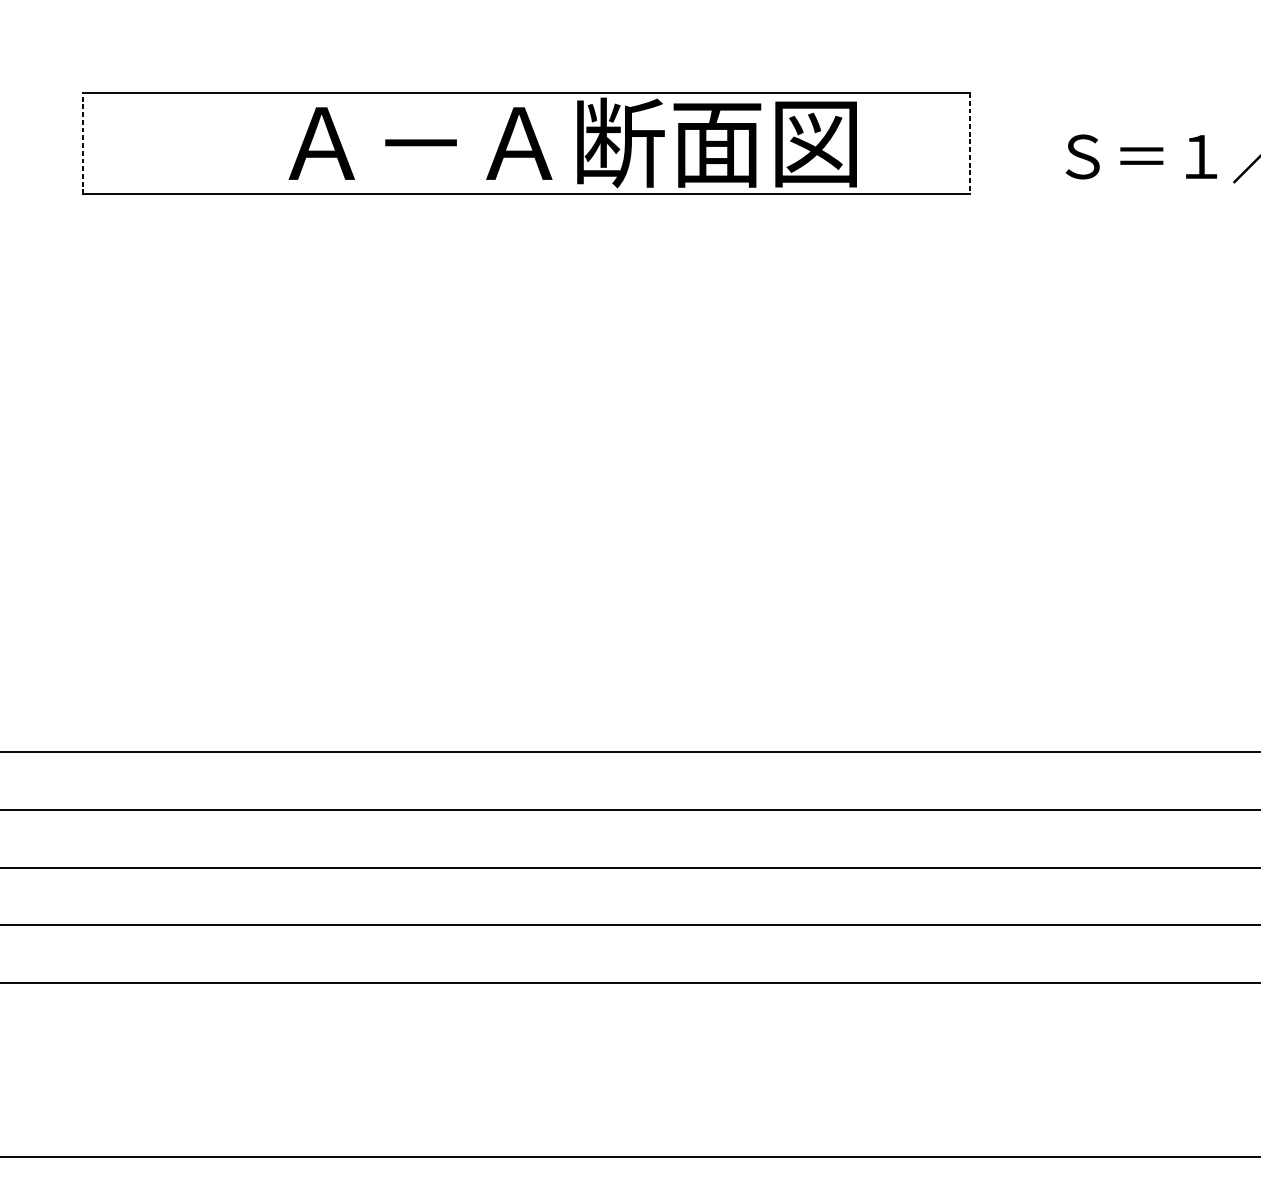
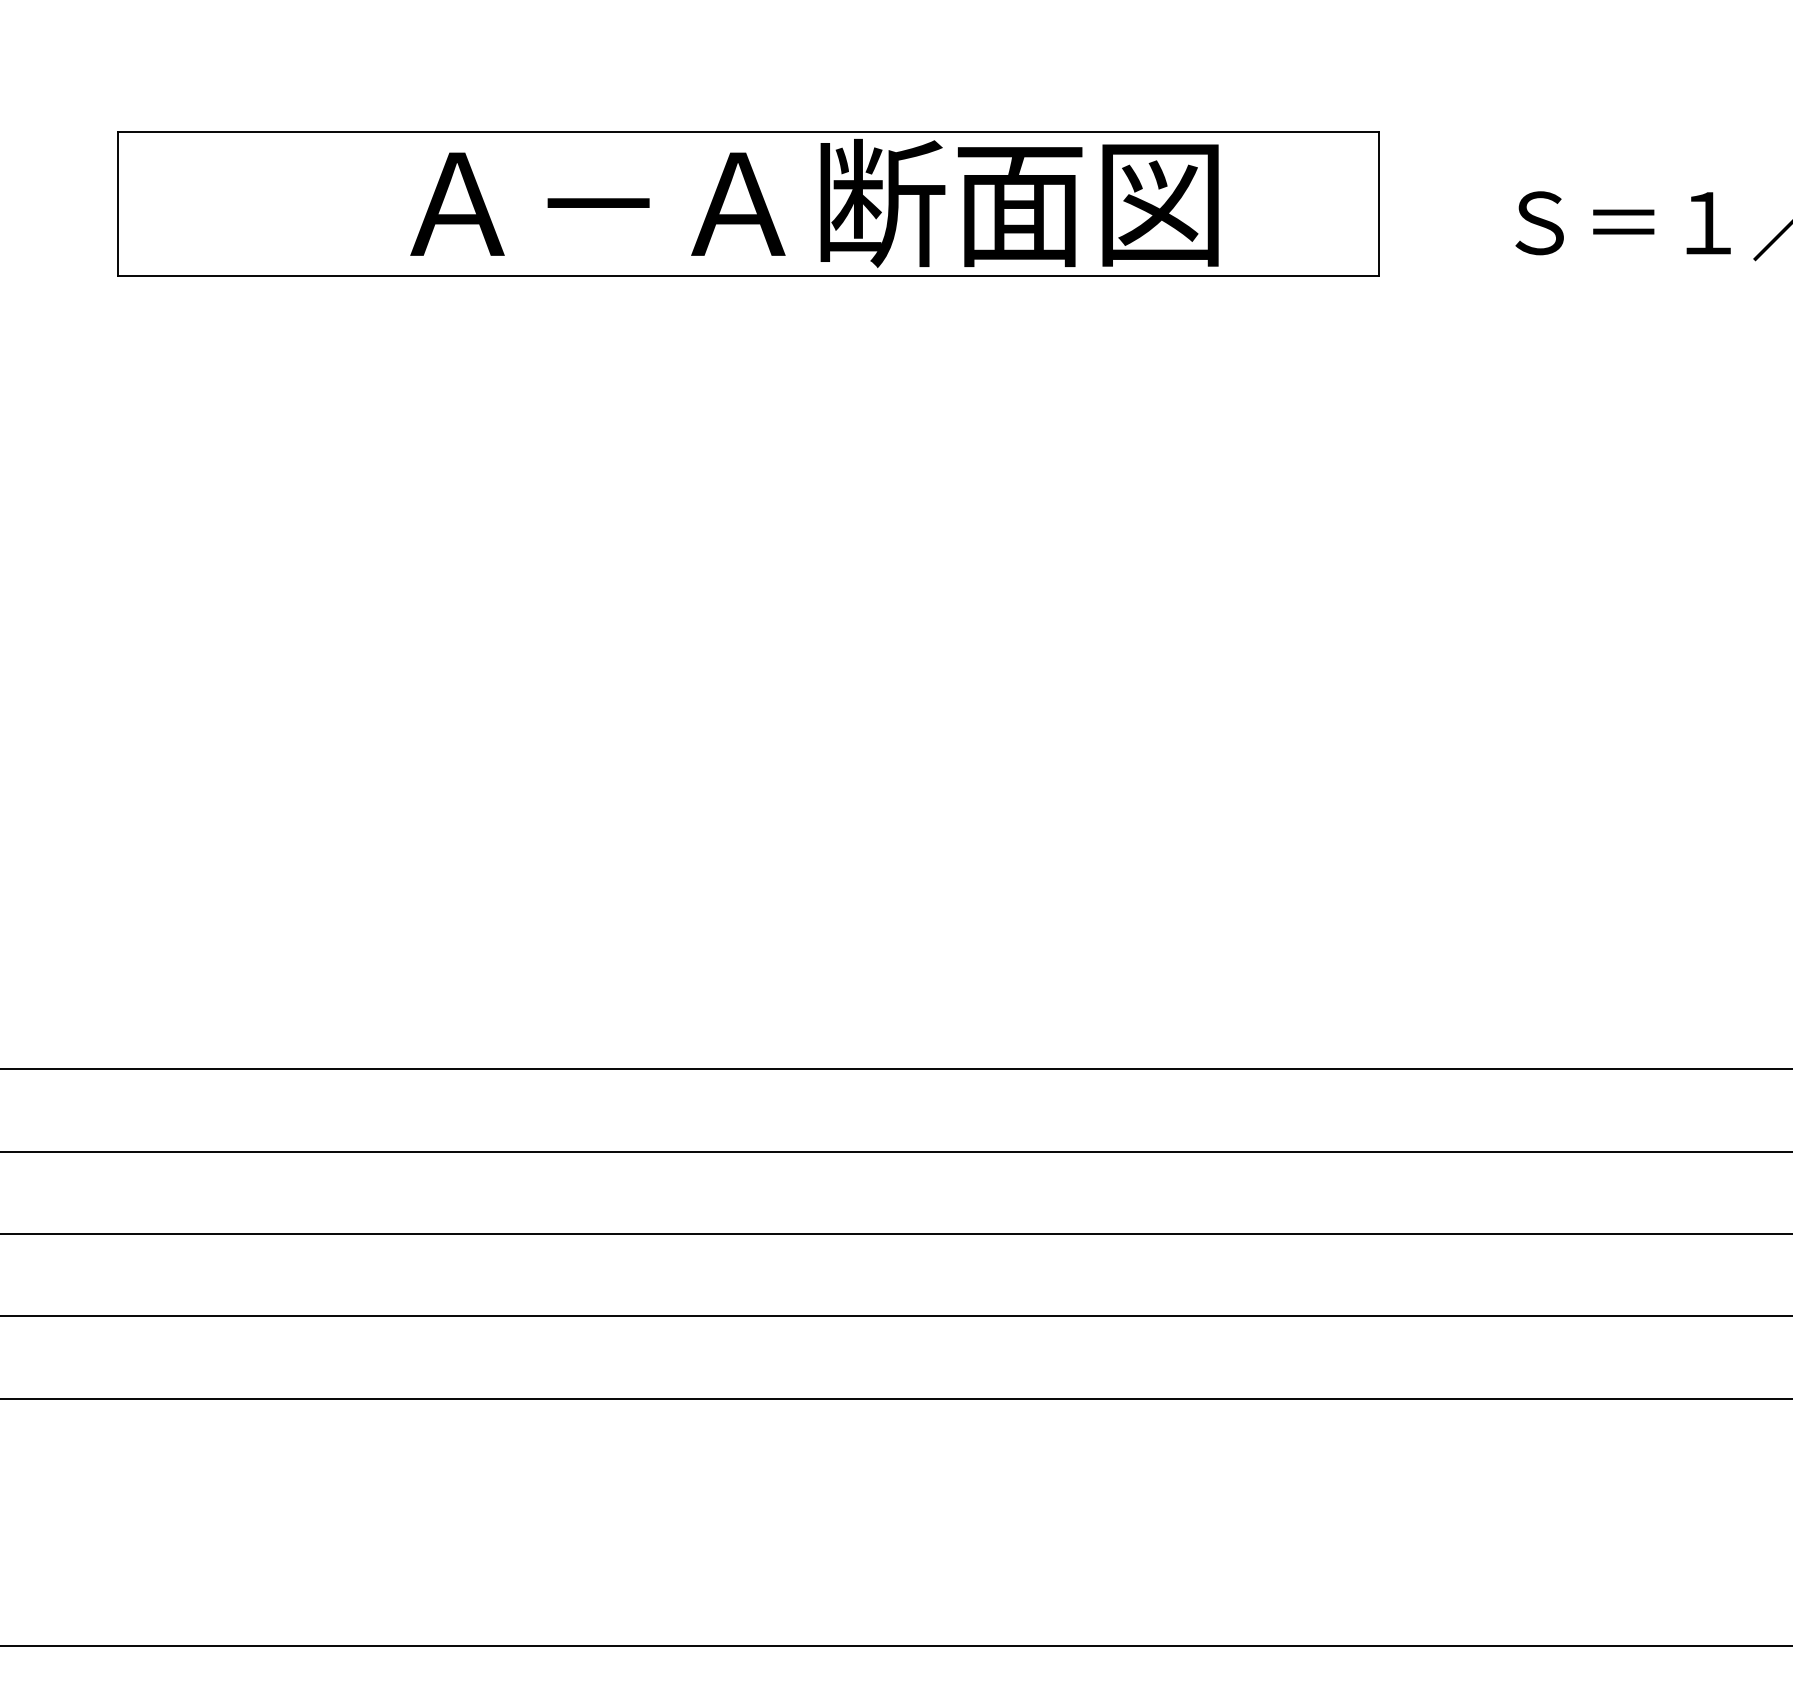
line: (82, 143) -> (117, 203), dashed -> solid
line: (969, 143) -> (1378, 204), dashed -> solid

